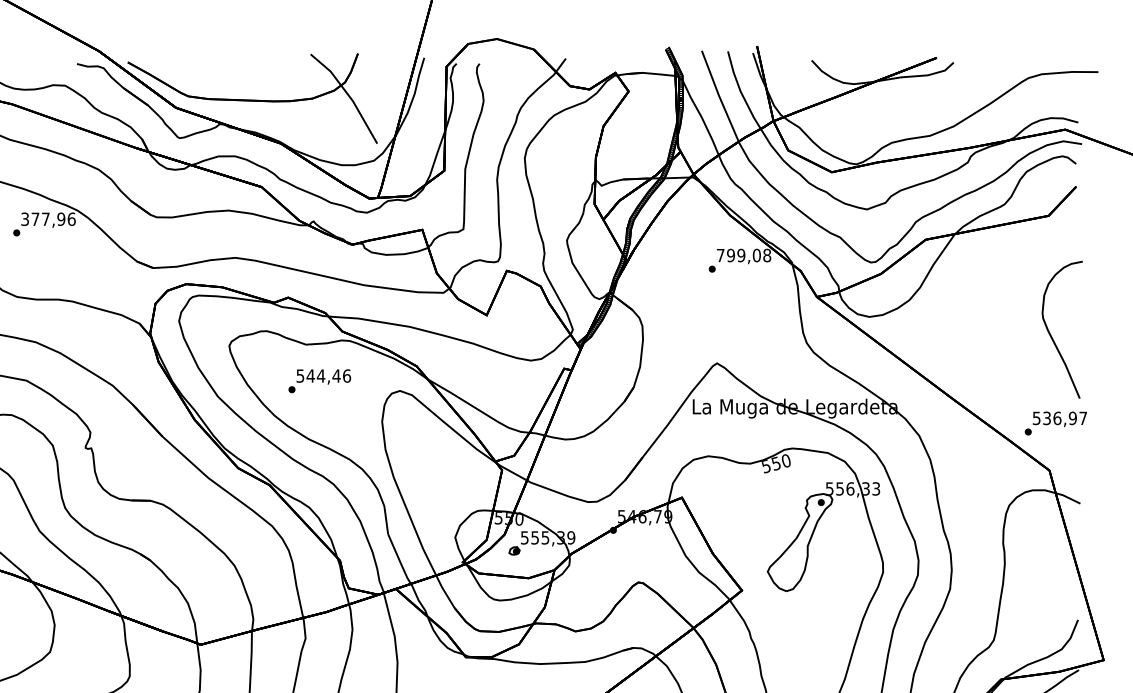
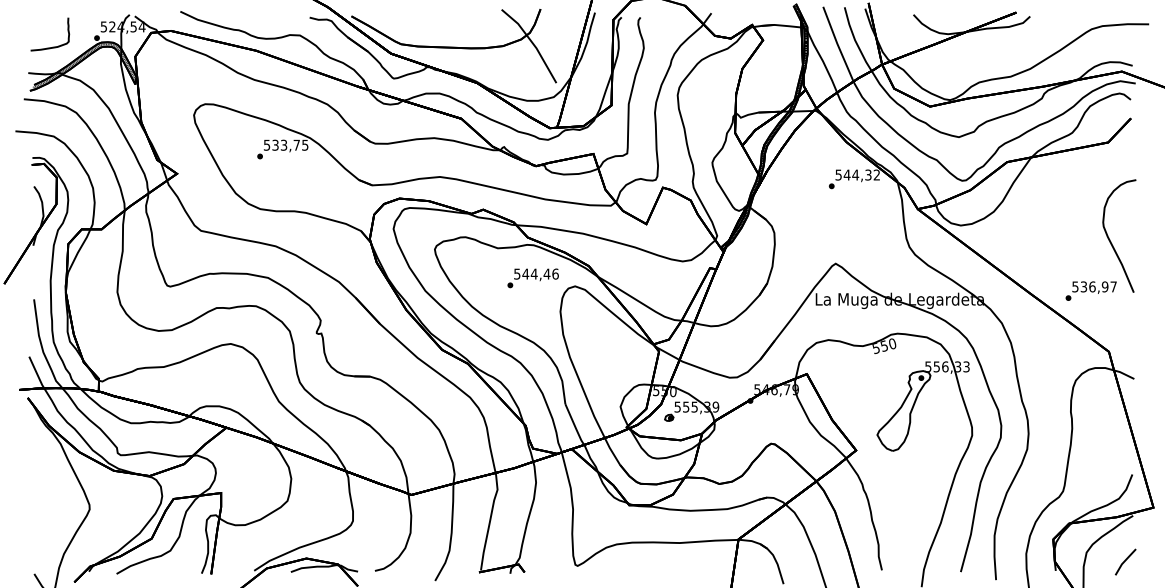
text: (48, 218) -> (286, 144), 377,96 -> 533,75
text: (743, 254) -> (857, 174), 799,08 -> 544,32
text: (318, 381) -> (532, 278), moved
text: (1055, 422) -> (1090, 290), moved

